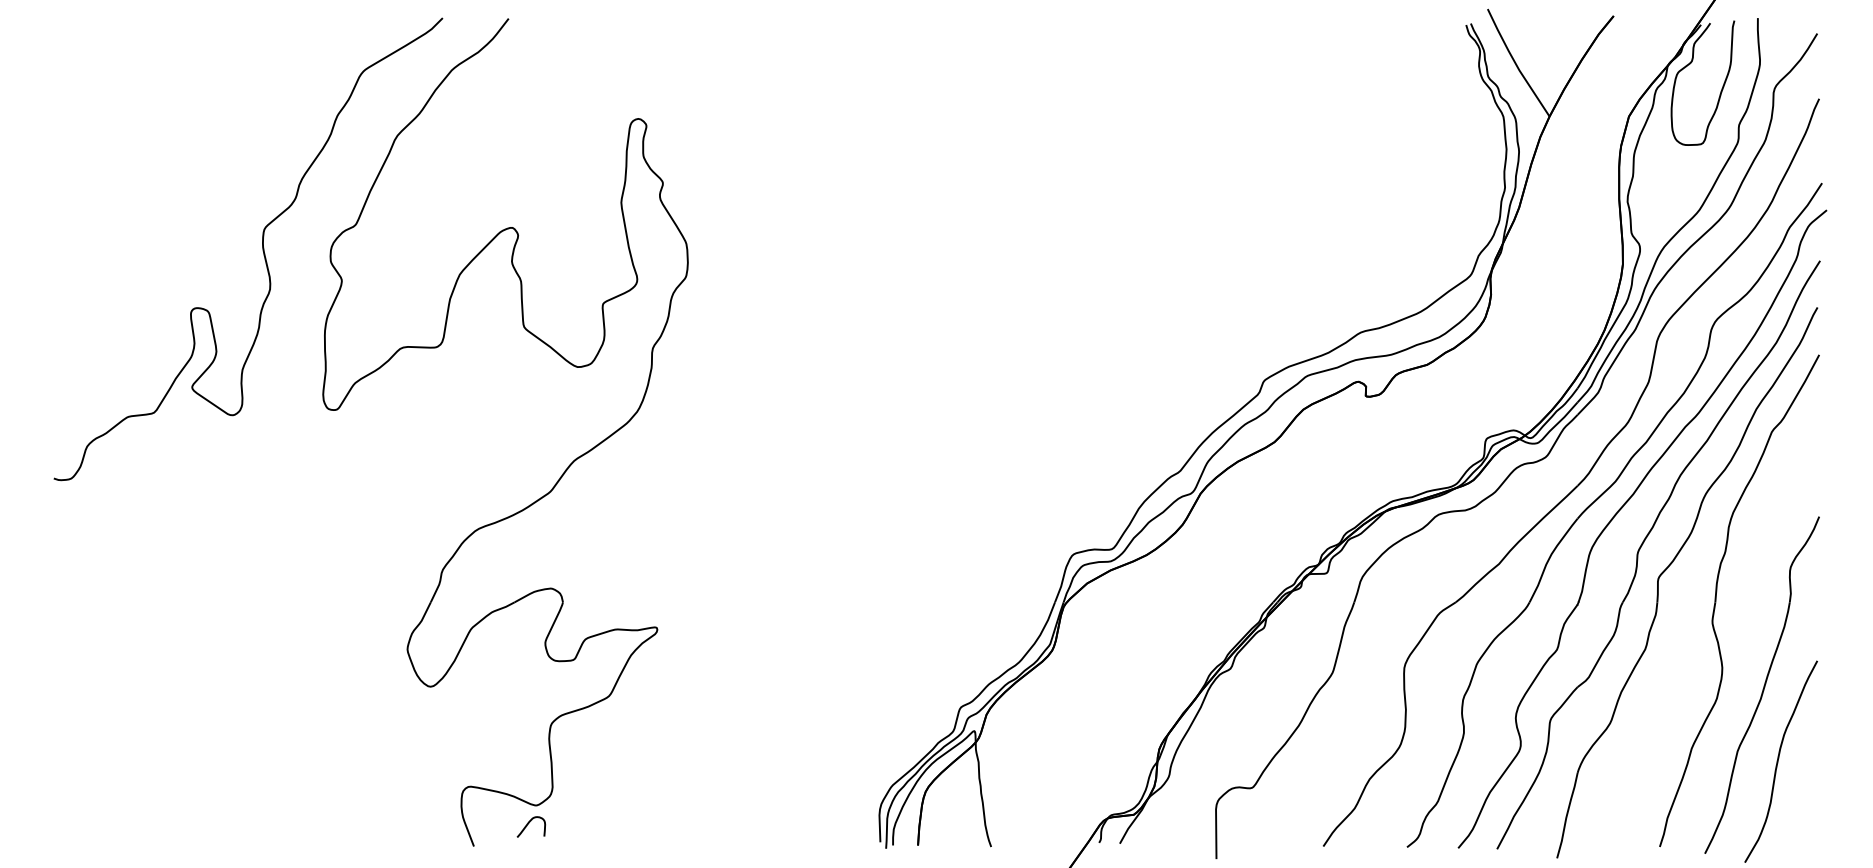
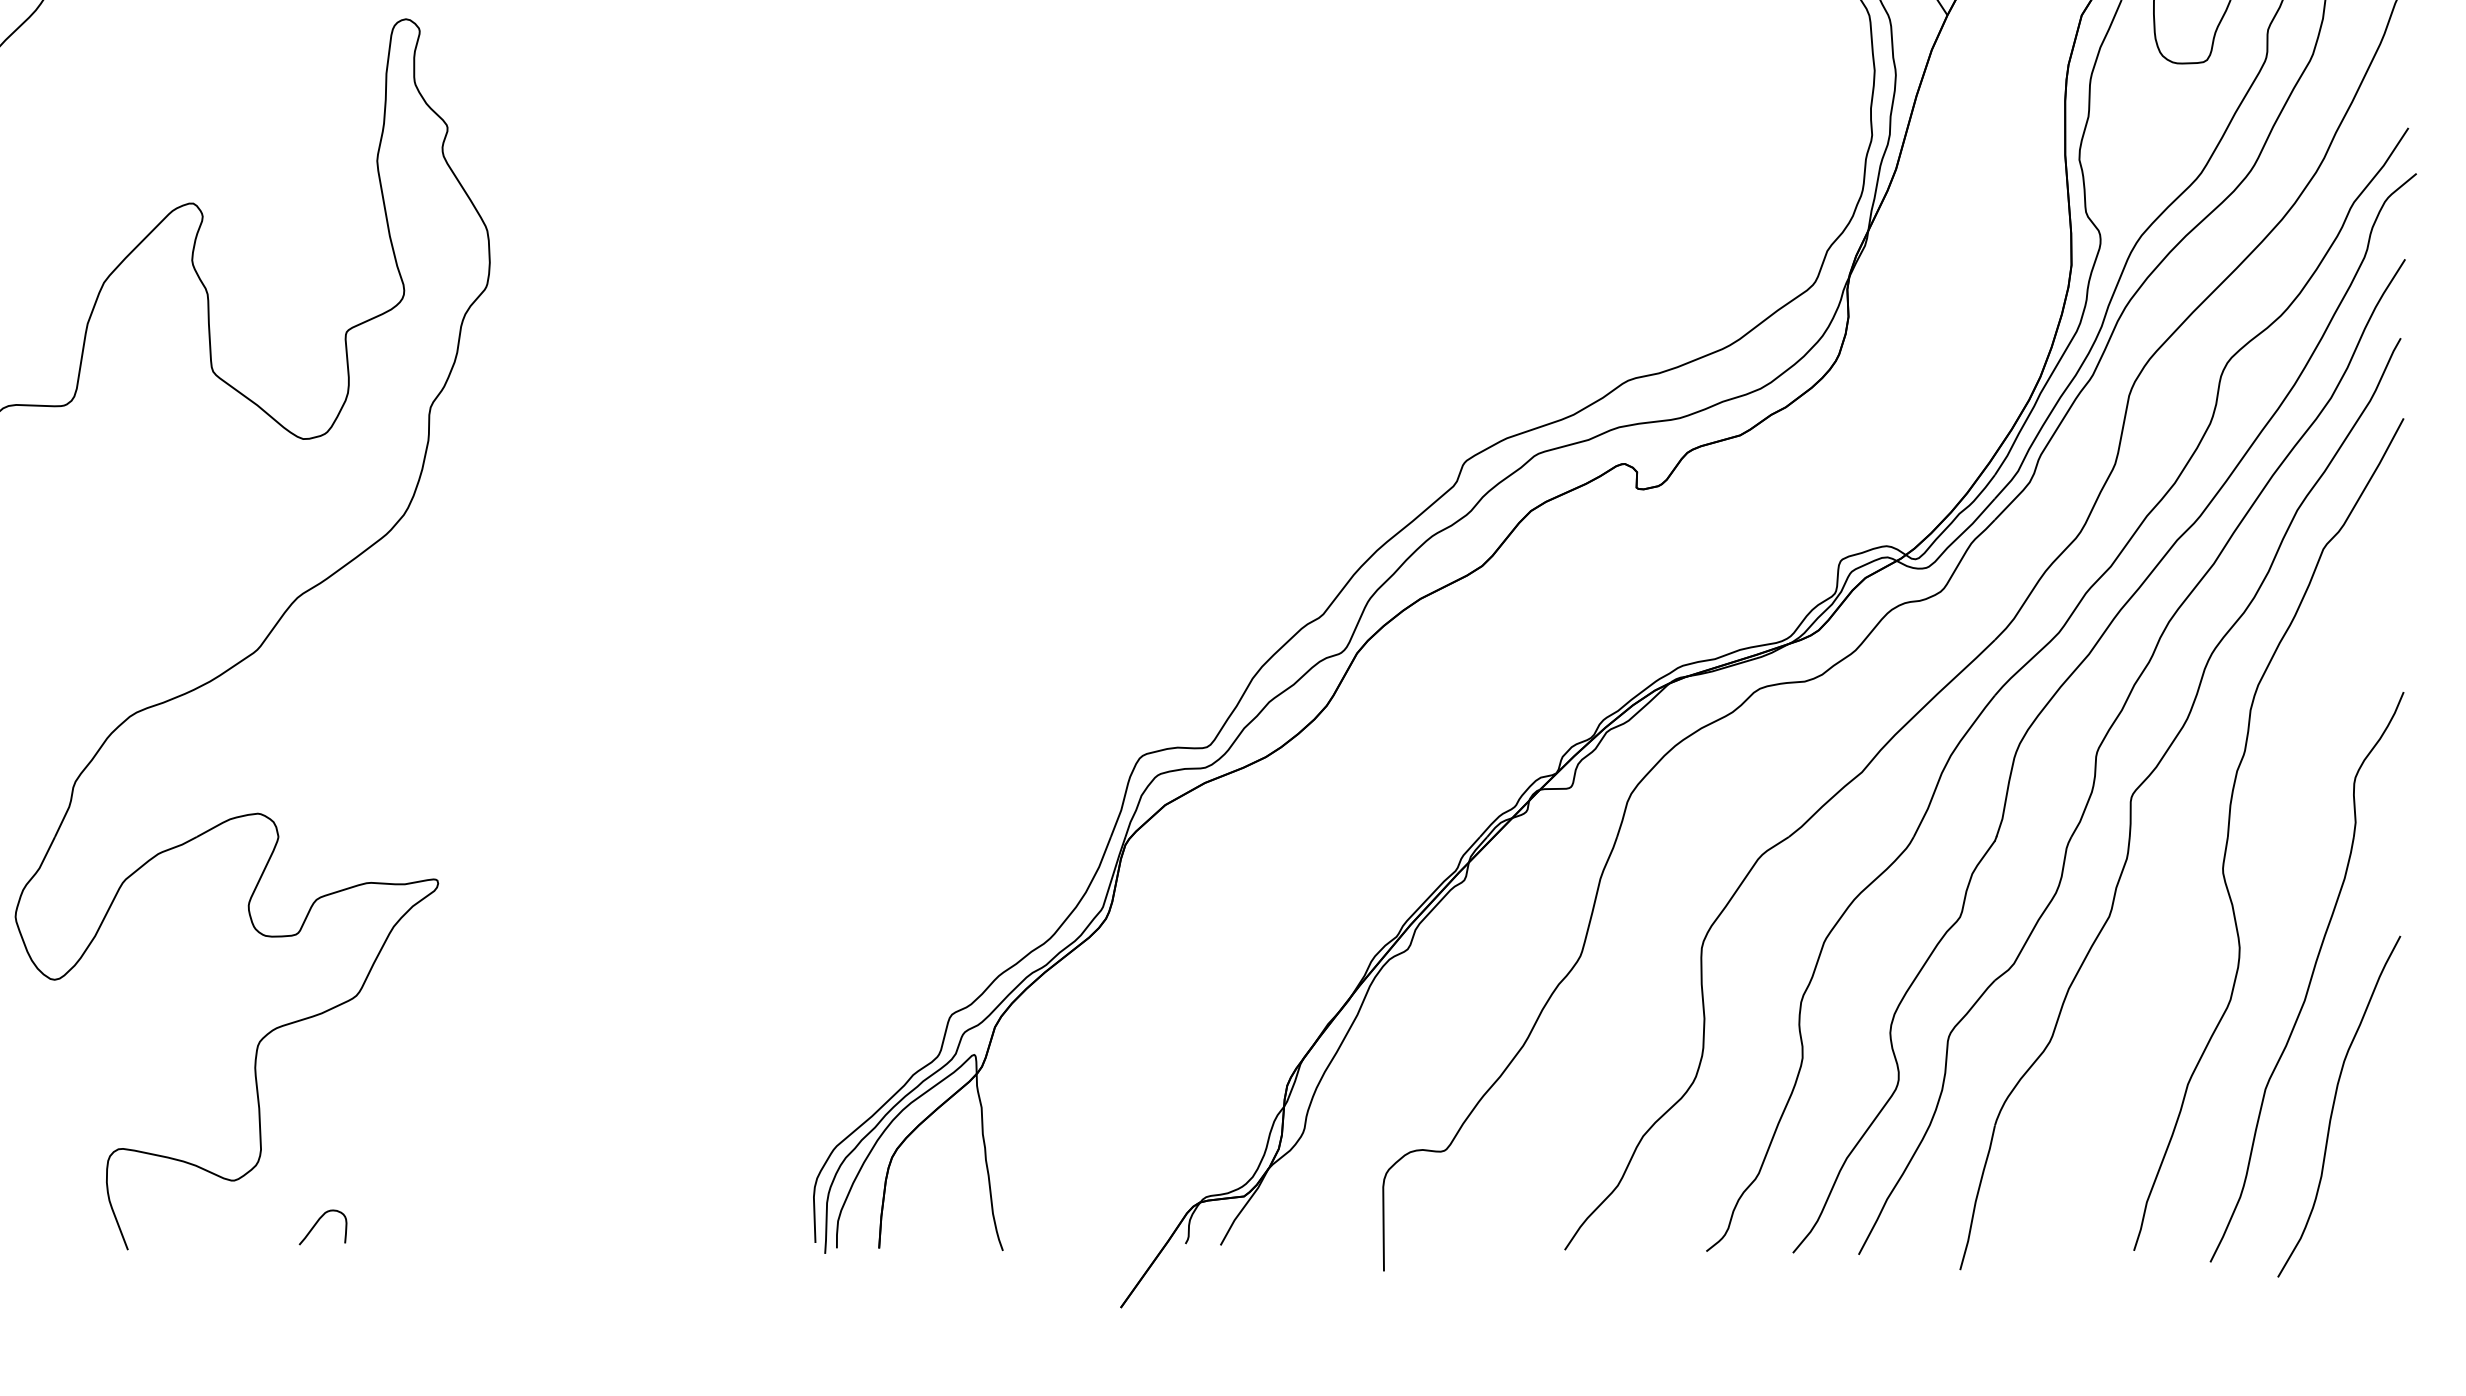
curve: (529, 823) -> (320, 1221), moved

